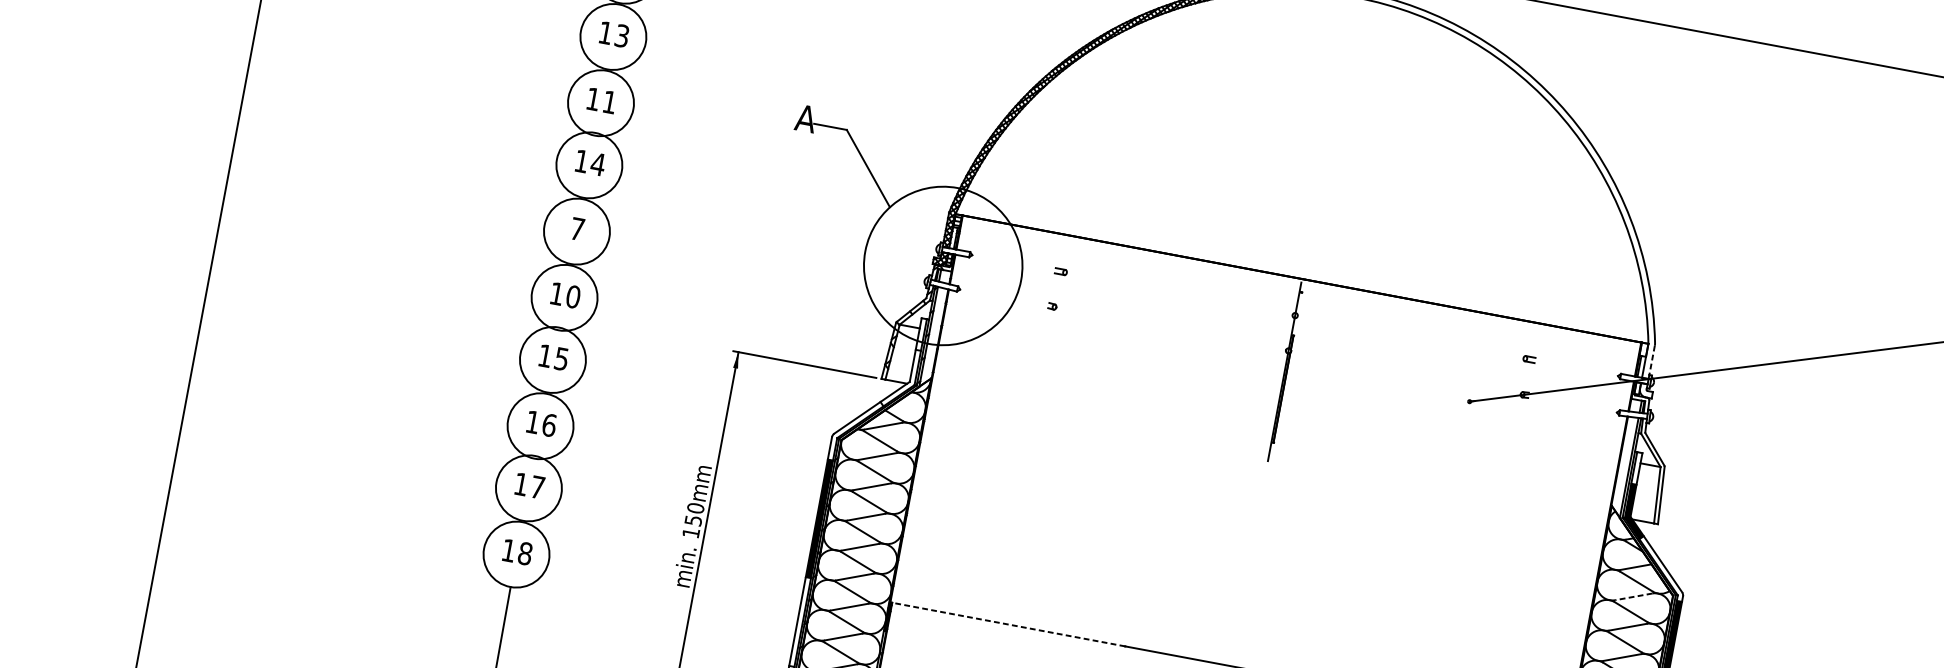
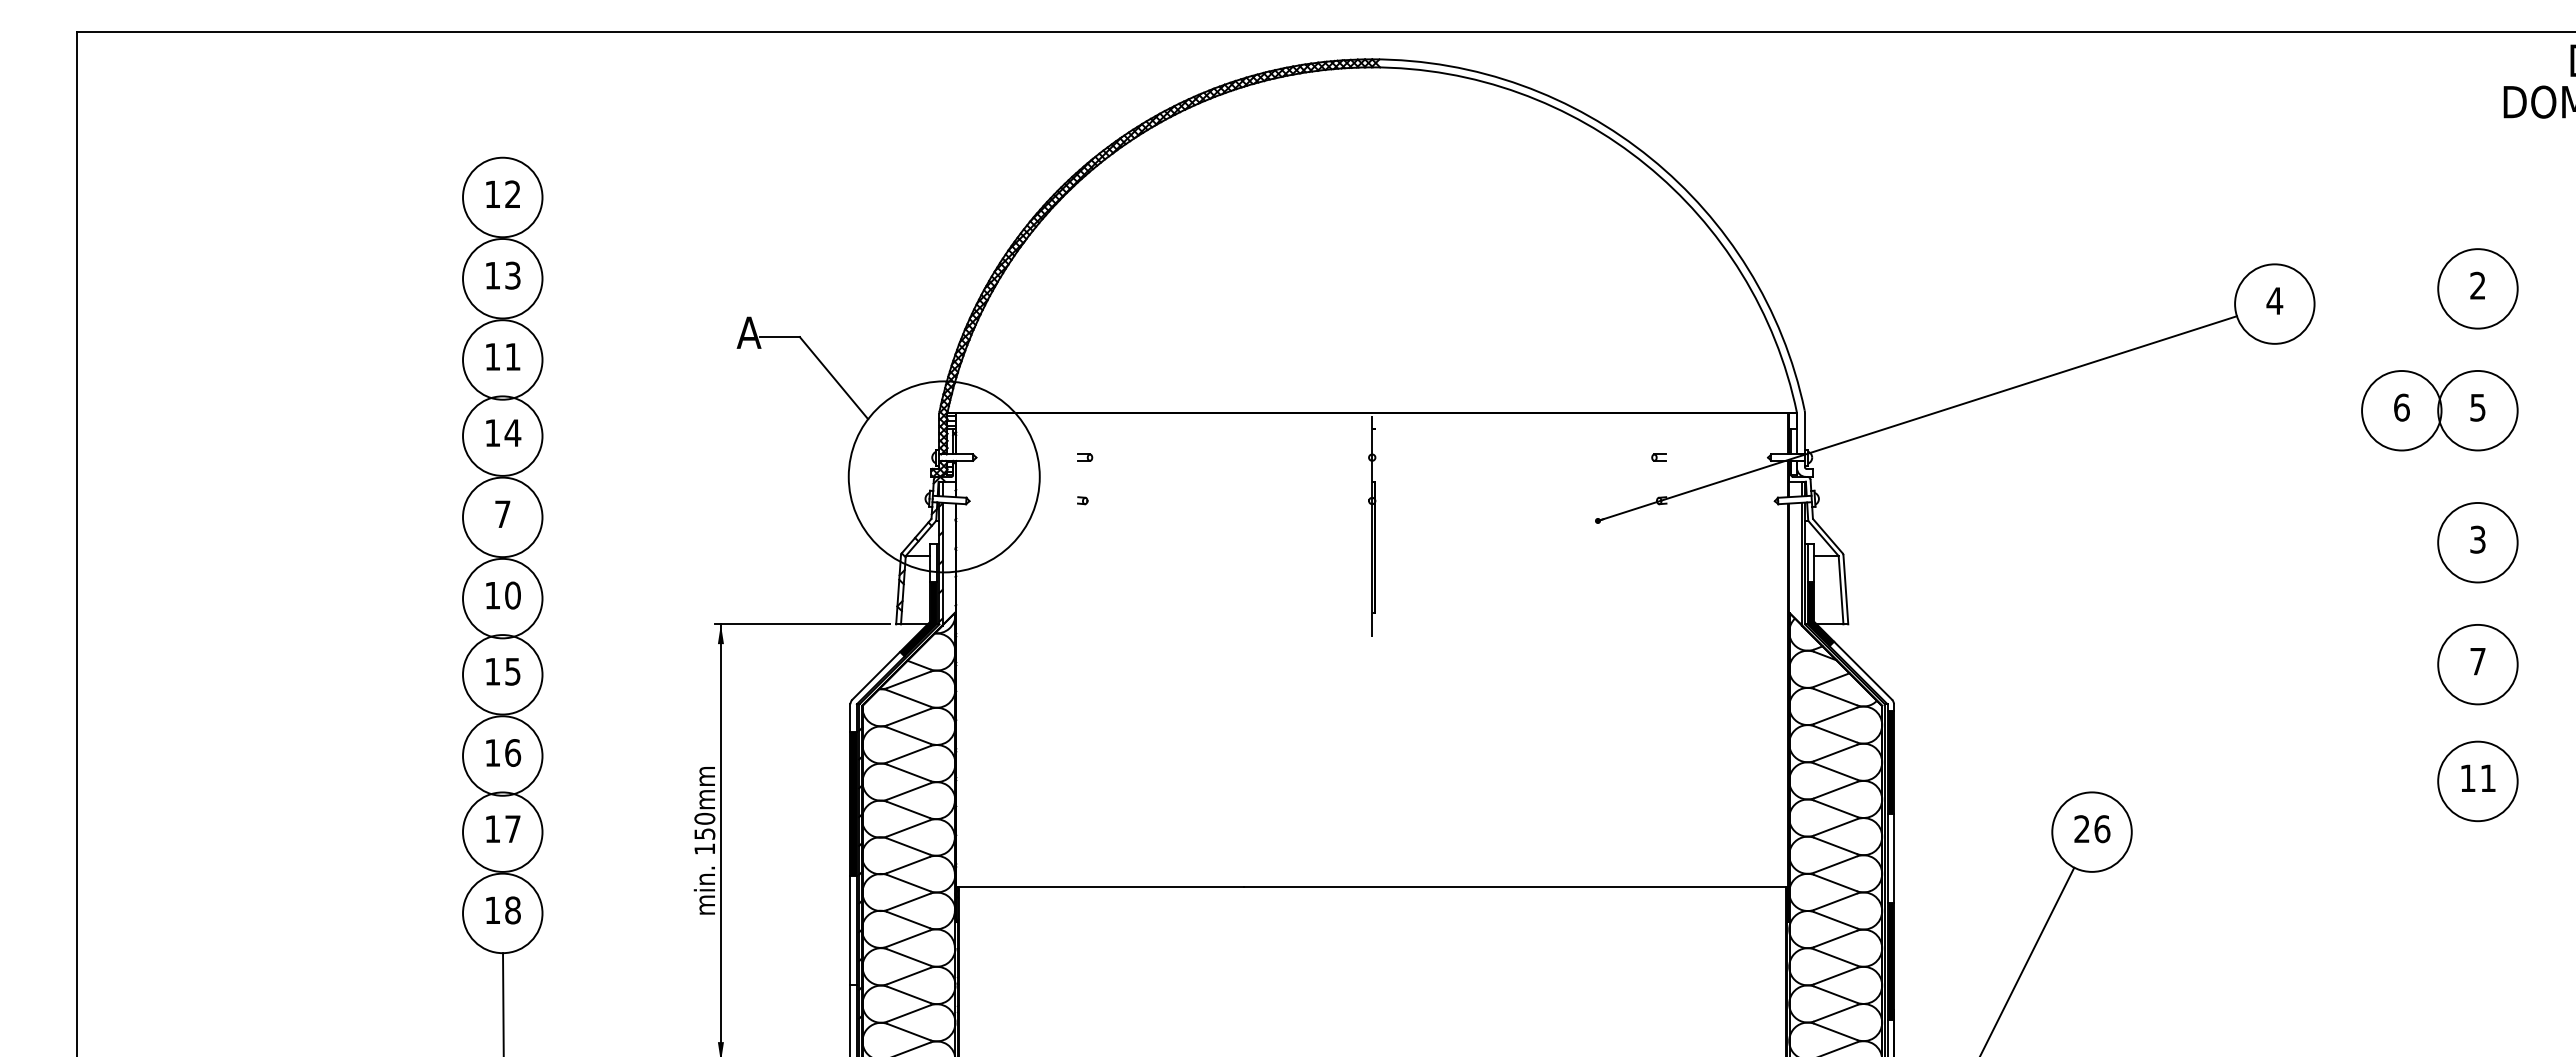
line: (1651, 361) -> (1804, 432), dashed -> solid
fill: (900, 378) -> (918, 619), added
line: (1633, 596) -> (1835, 715), dashed -> solid
line: (1008, 624) -> (1101, 887), dashed -> solid

